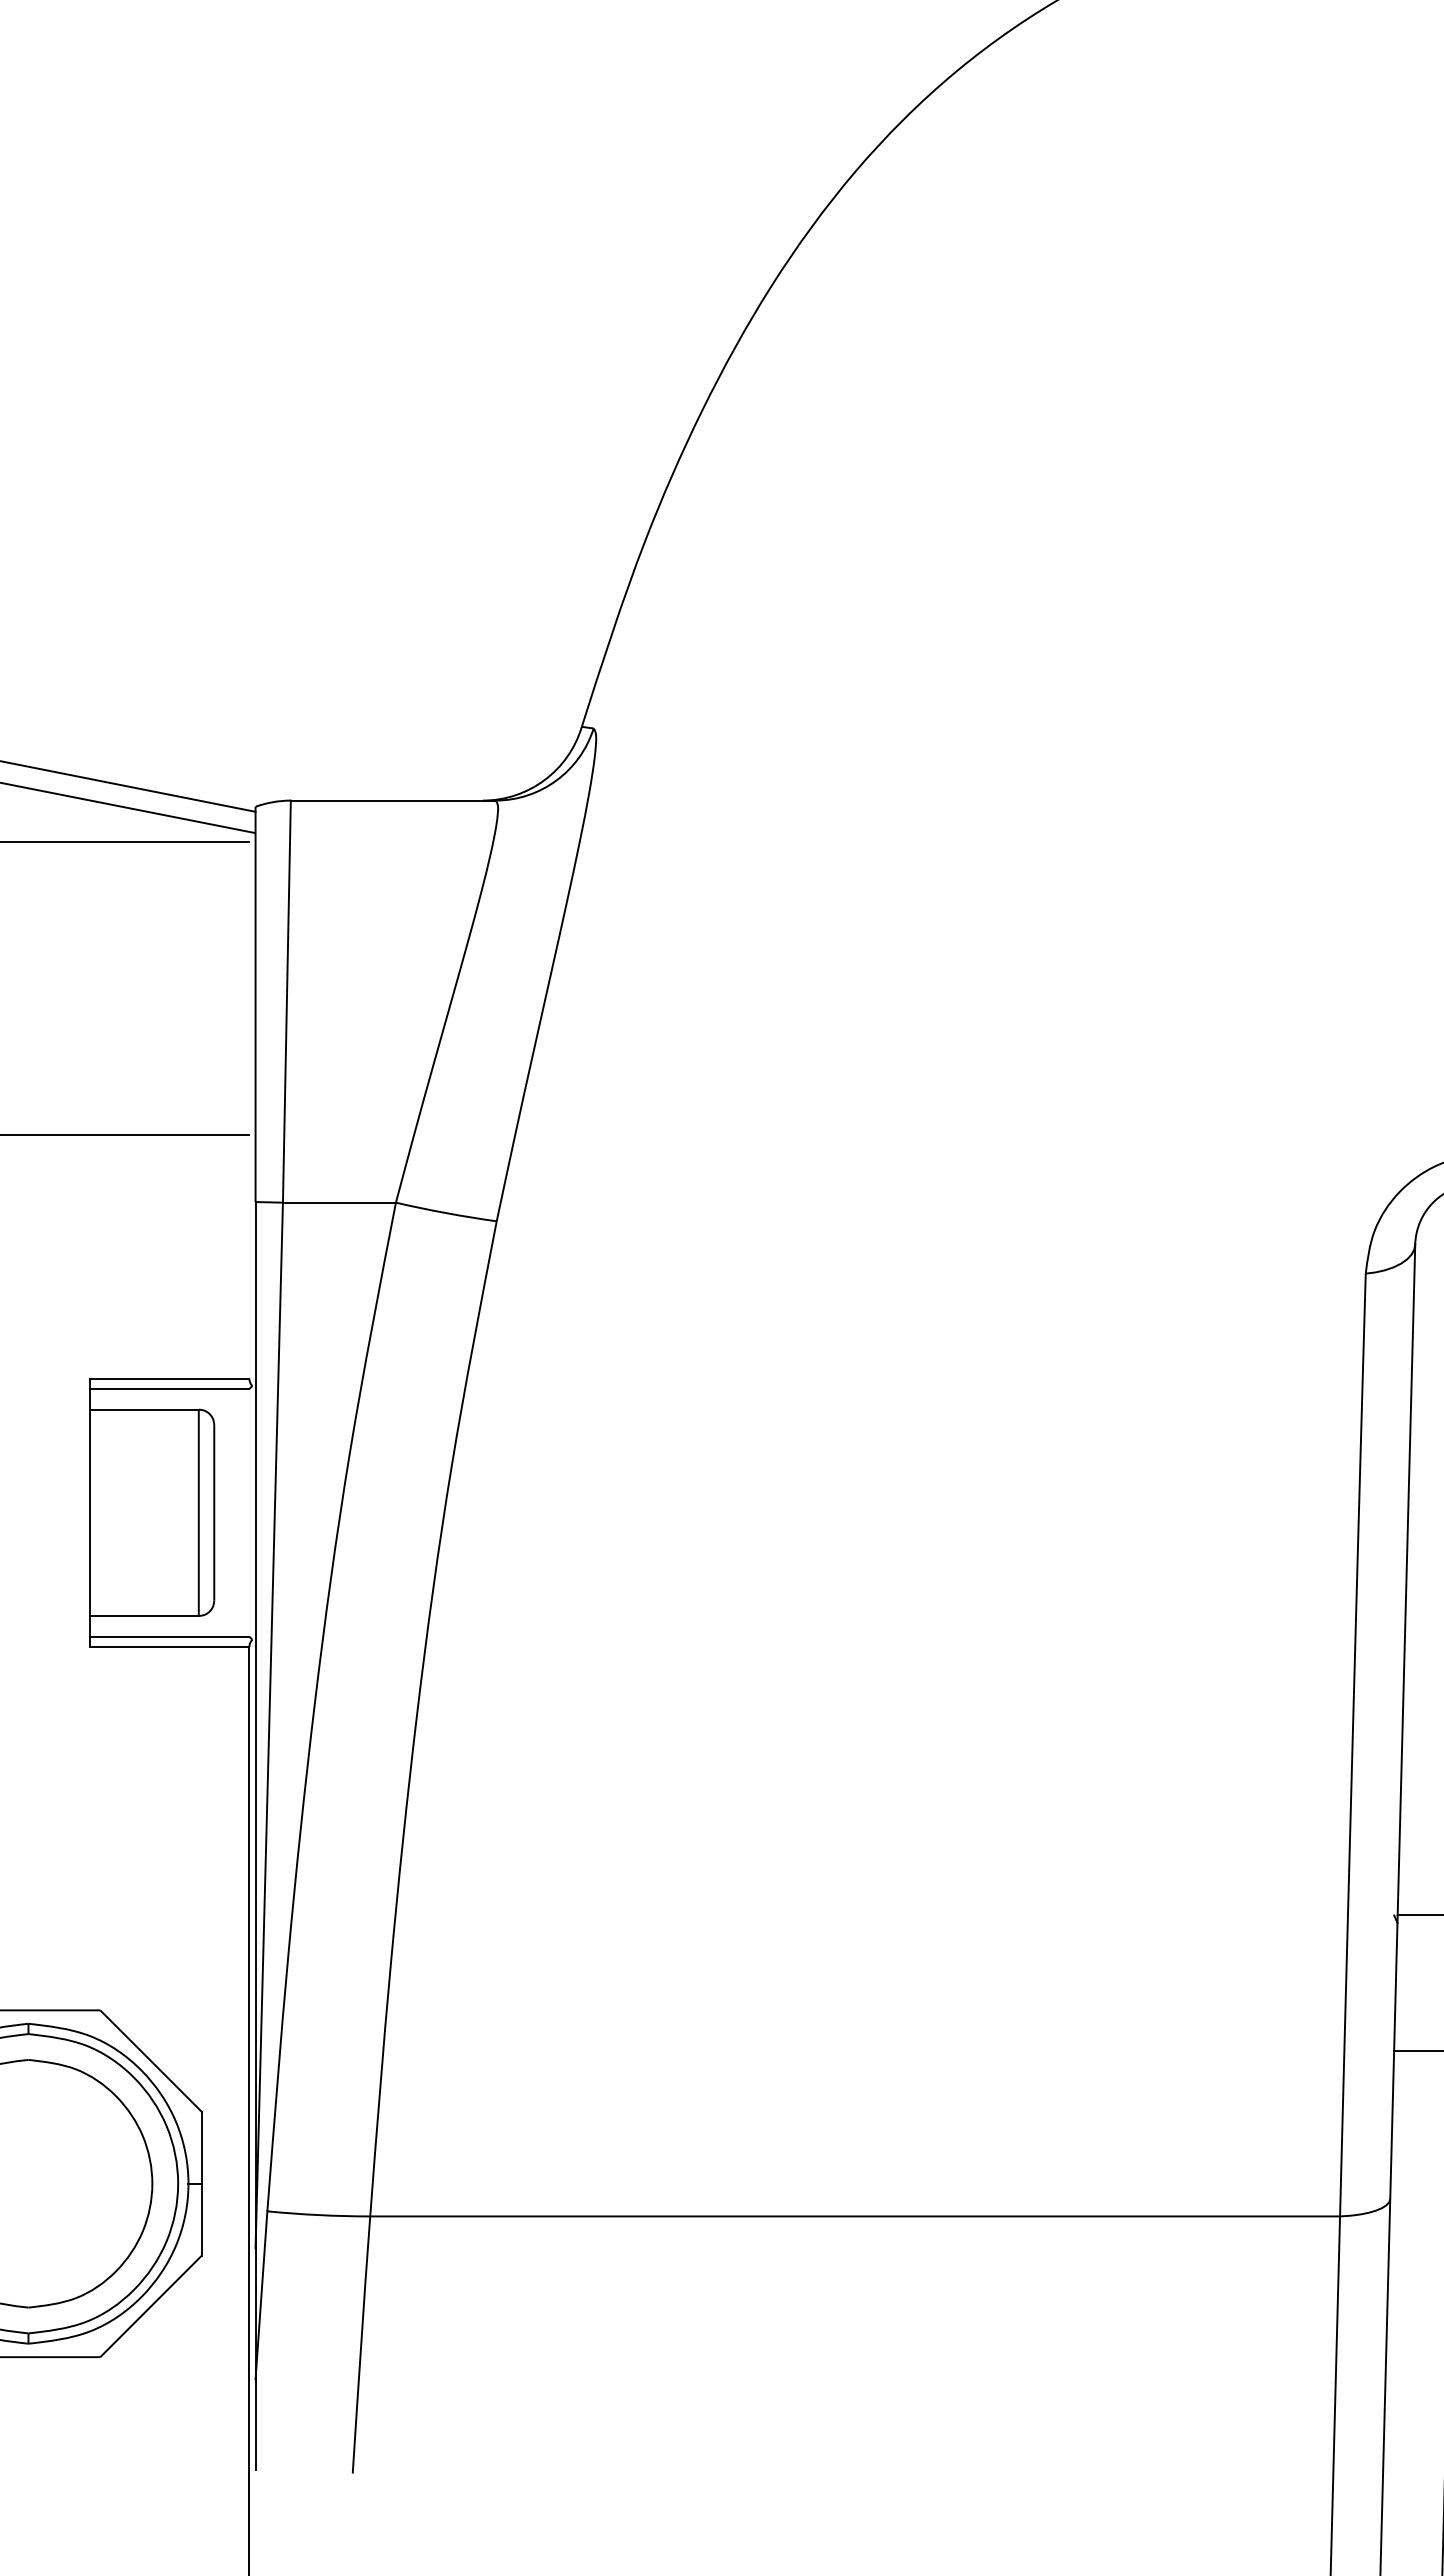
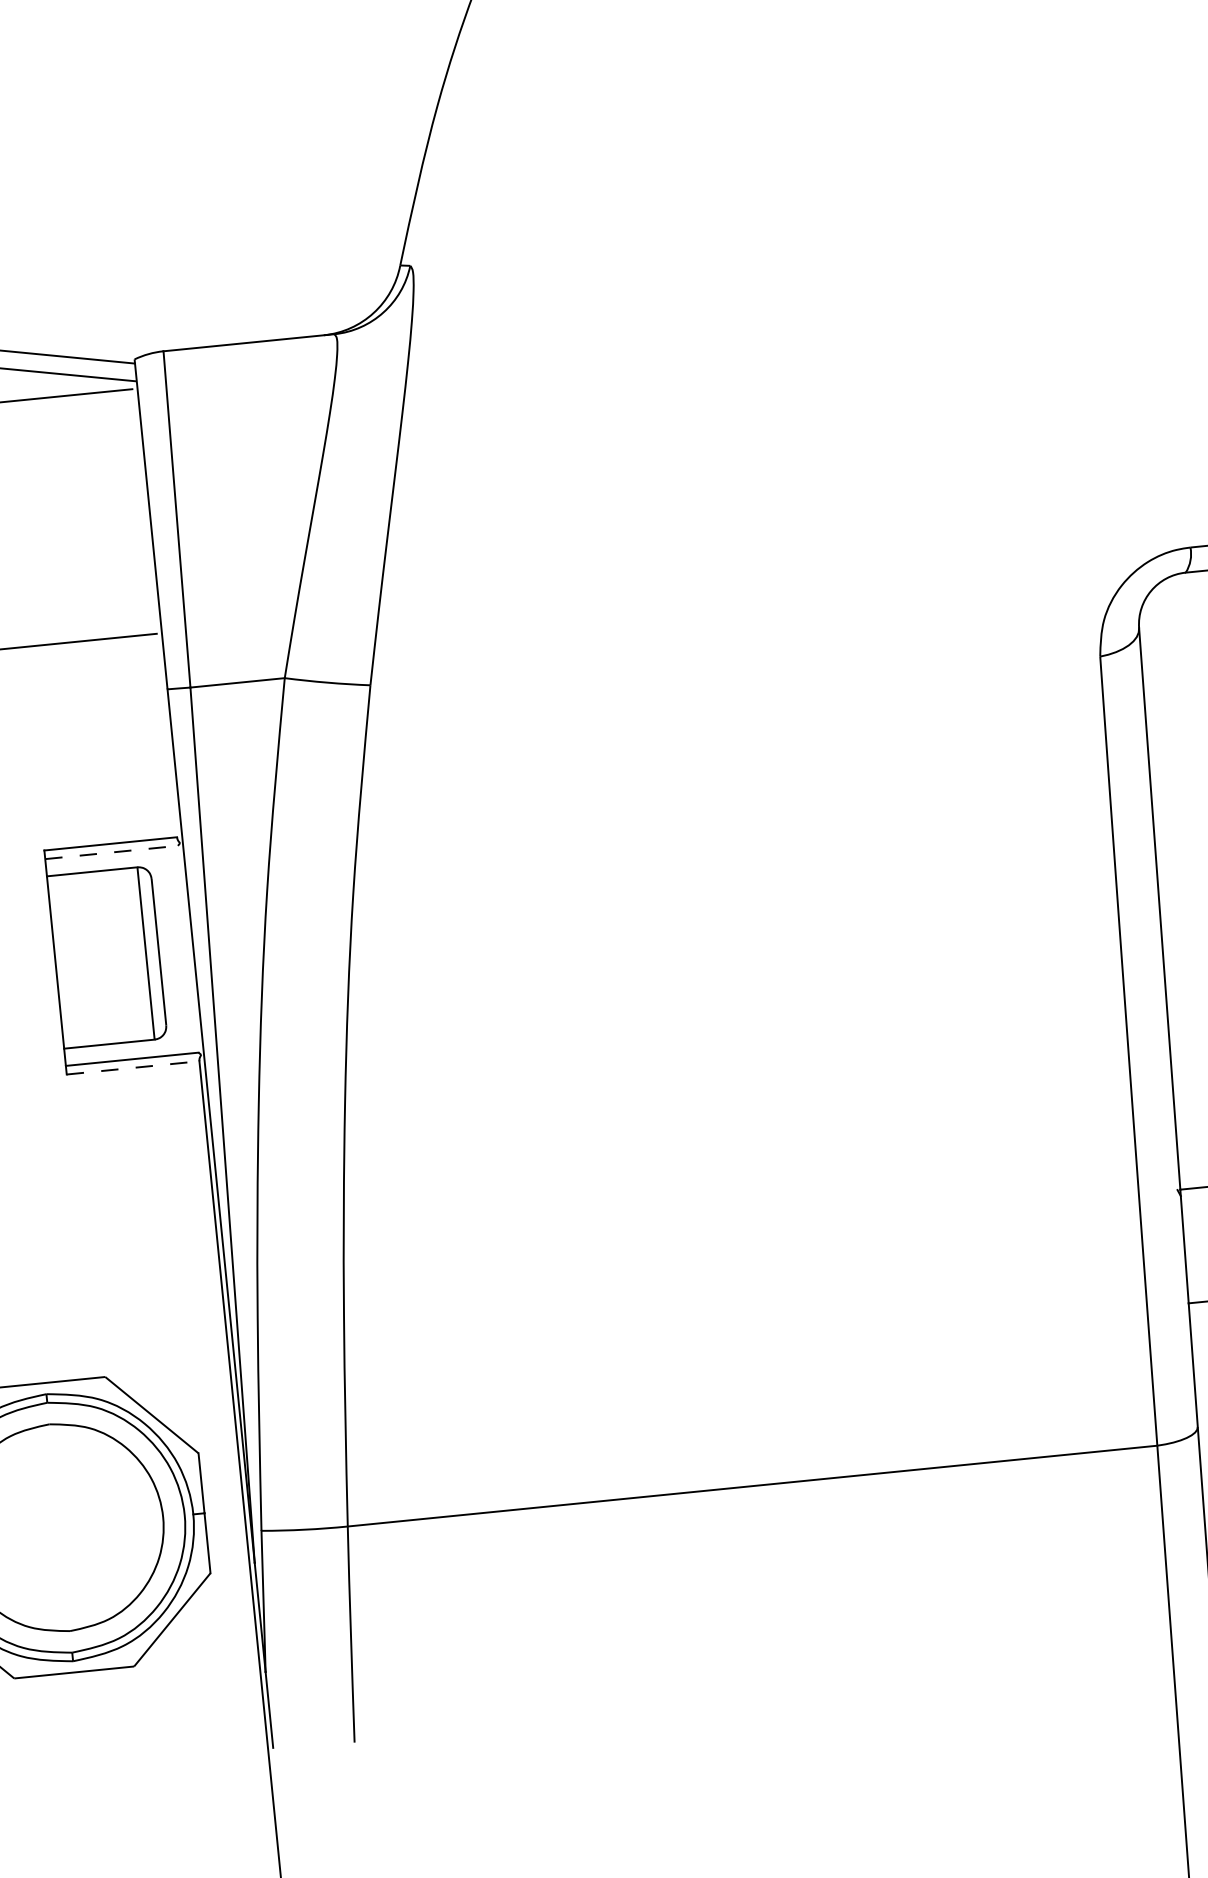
line: (170, 1388) -> (112, 852), solid -> dashed
line: (170, 1647) -> (133, 1068), solid -> dashed

